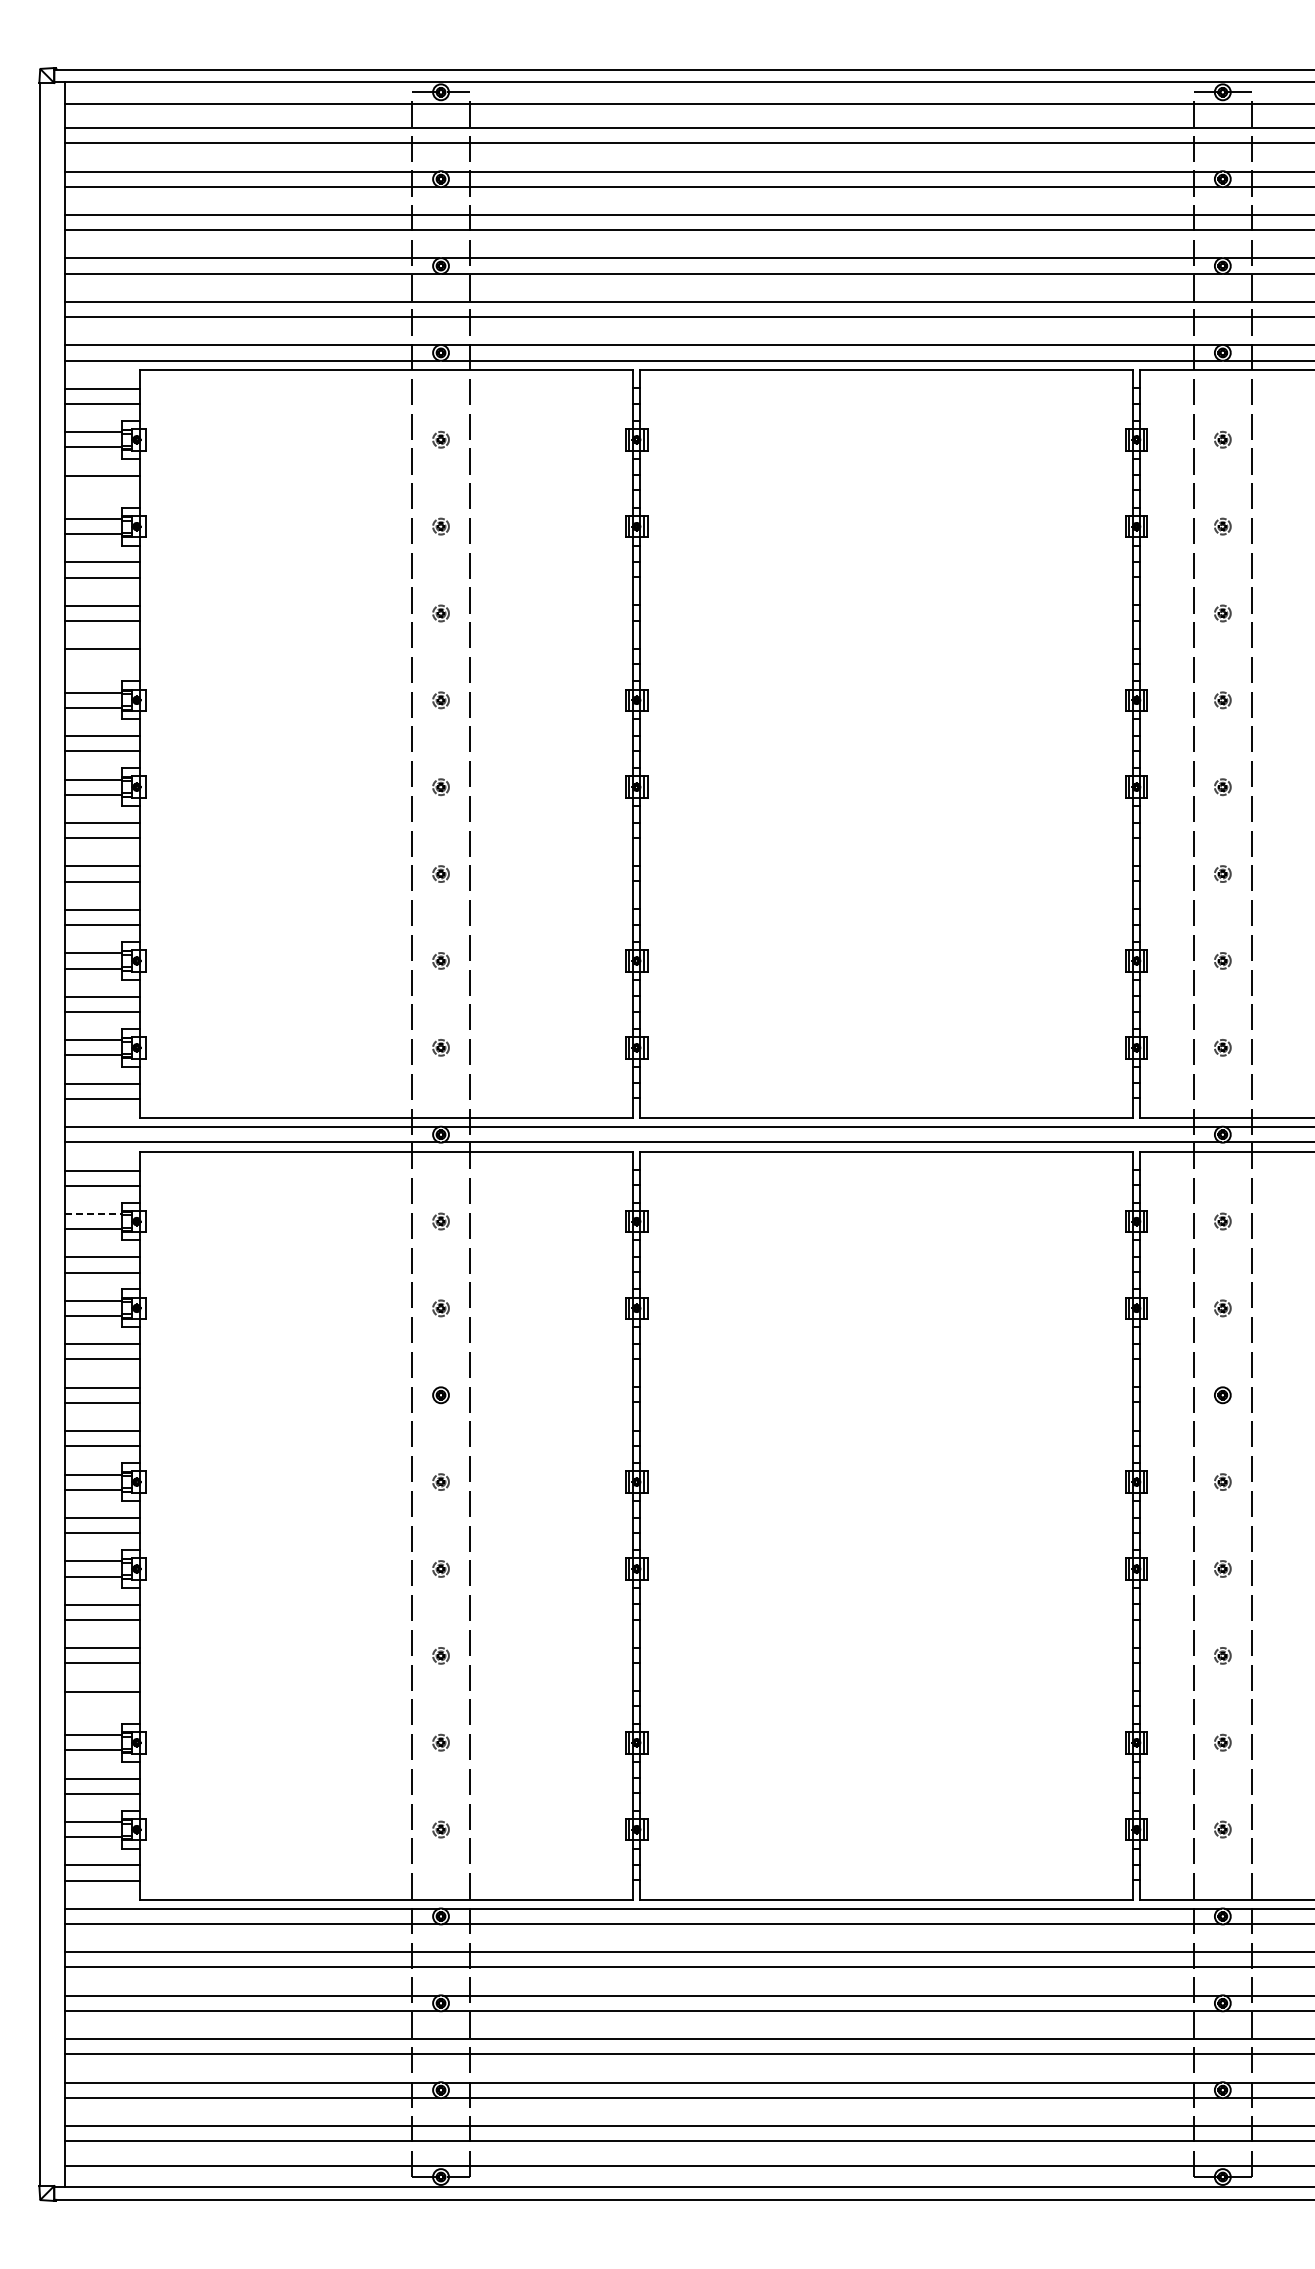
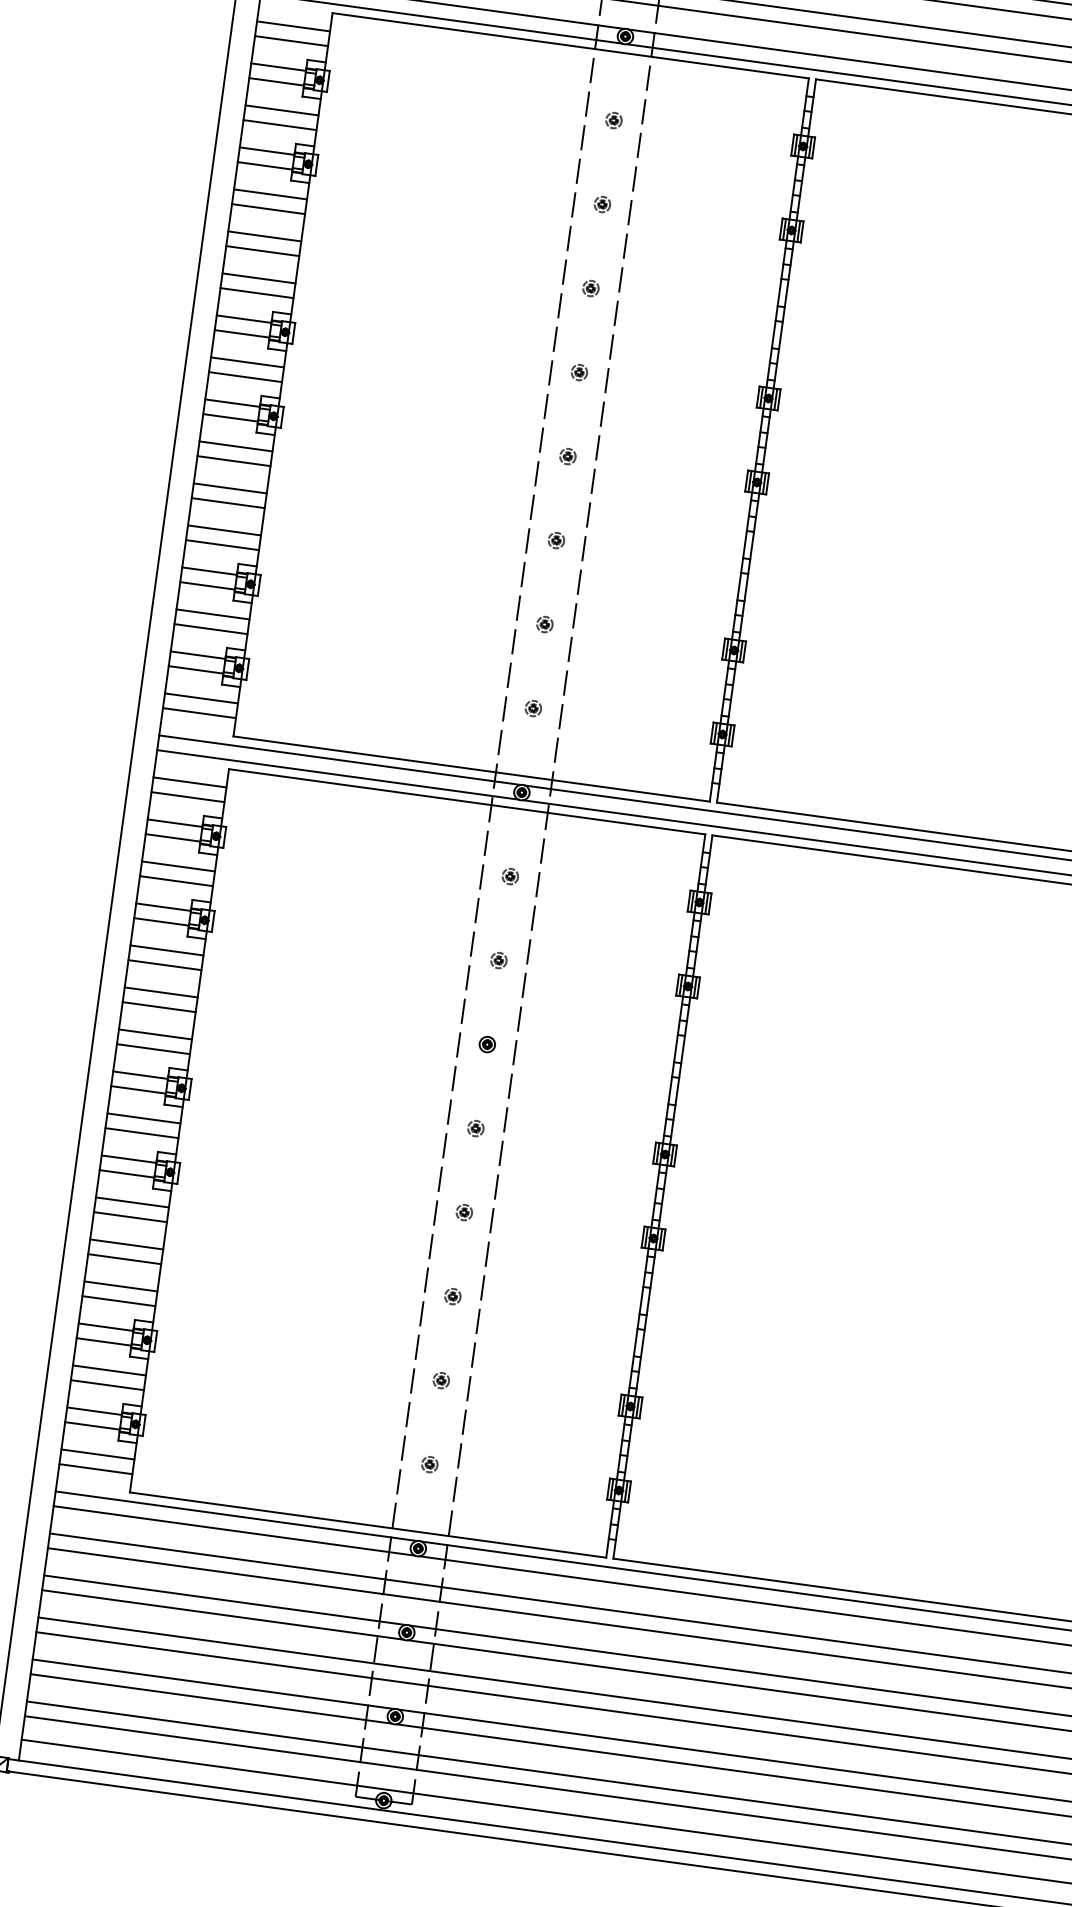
line: (102, 490) -> (279, 124), added
line: (102, 664) -> (256, 293), added
line: (93, 1213) -> (175, 822), dashed -> solid
line: (102, 1706) -> (118, 1300), added

